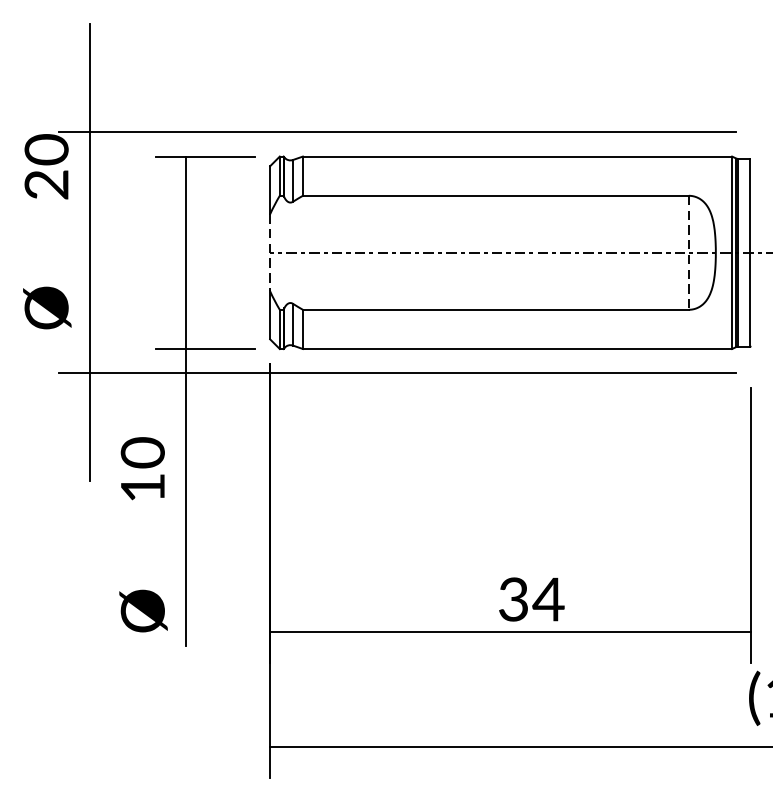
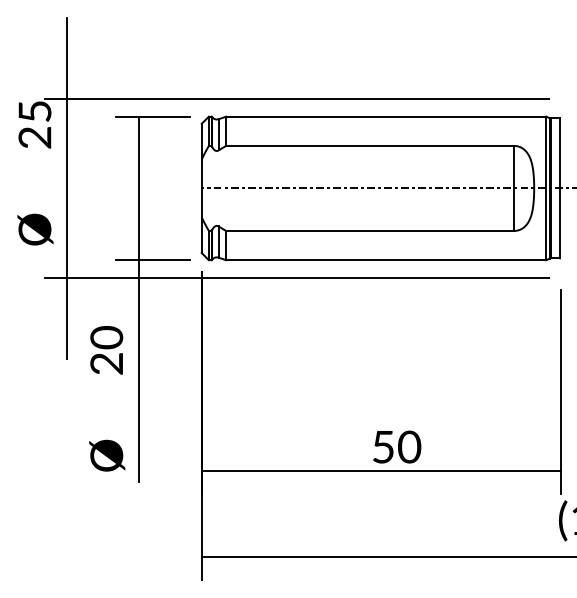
text: (46, 149) -> (34, 111), 20 -> 25
line: (269, 252) -> (201, 188), dashed -> solid
line: (689, 252) -> (514, 188), dashed -> solid
text: (142, 487) -> (106, 363), 10 -> 20
text: (531, 598) -> (396, 446), 34 -> 50

